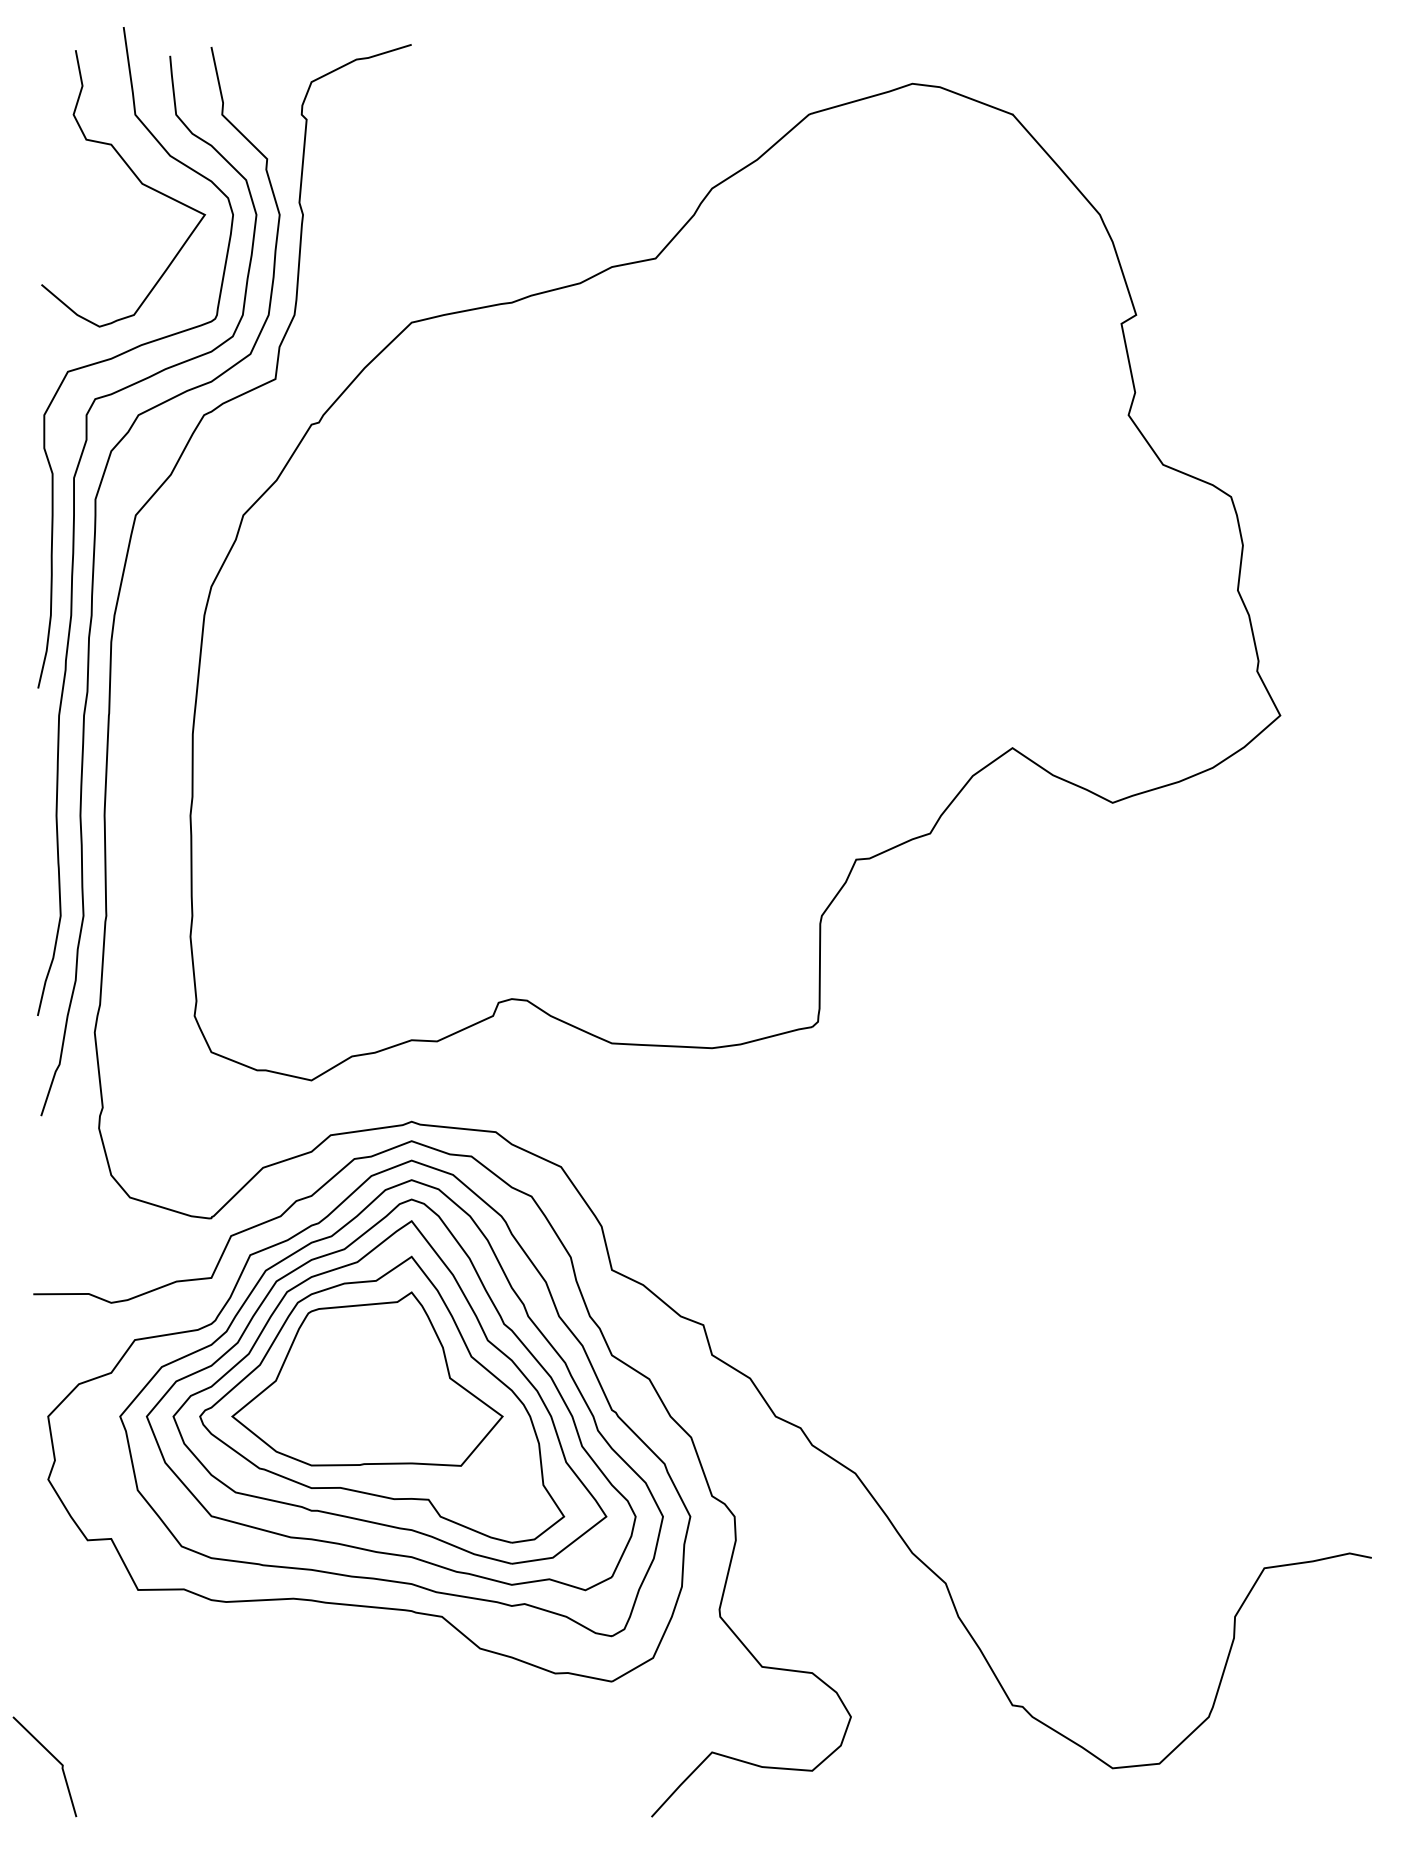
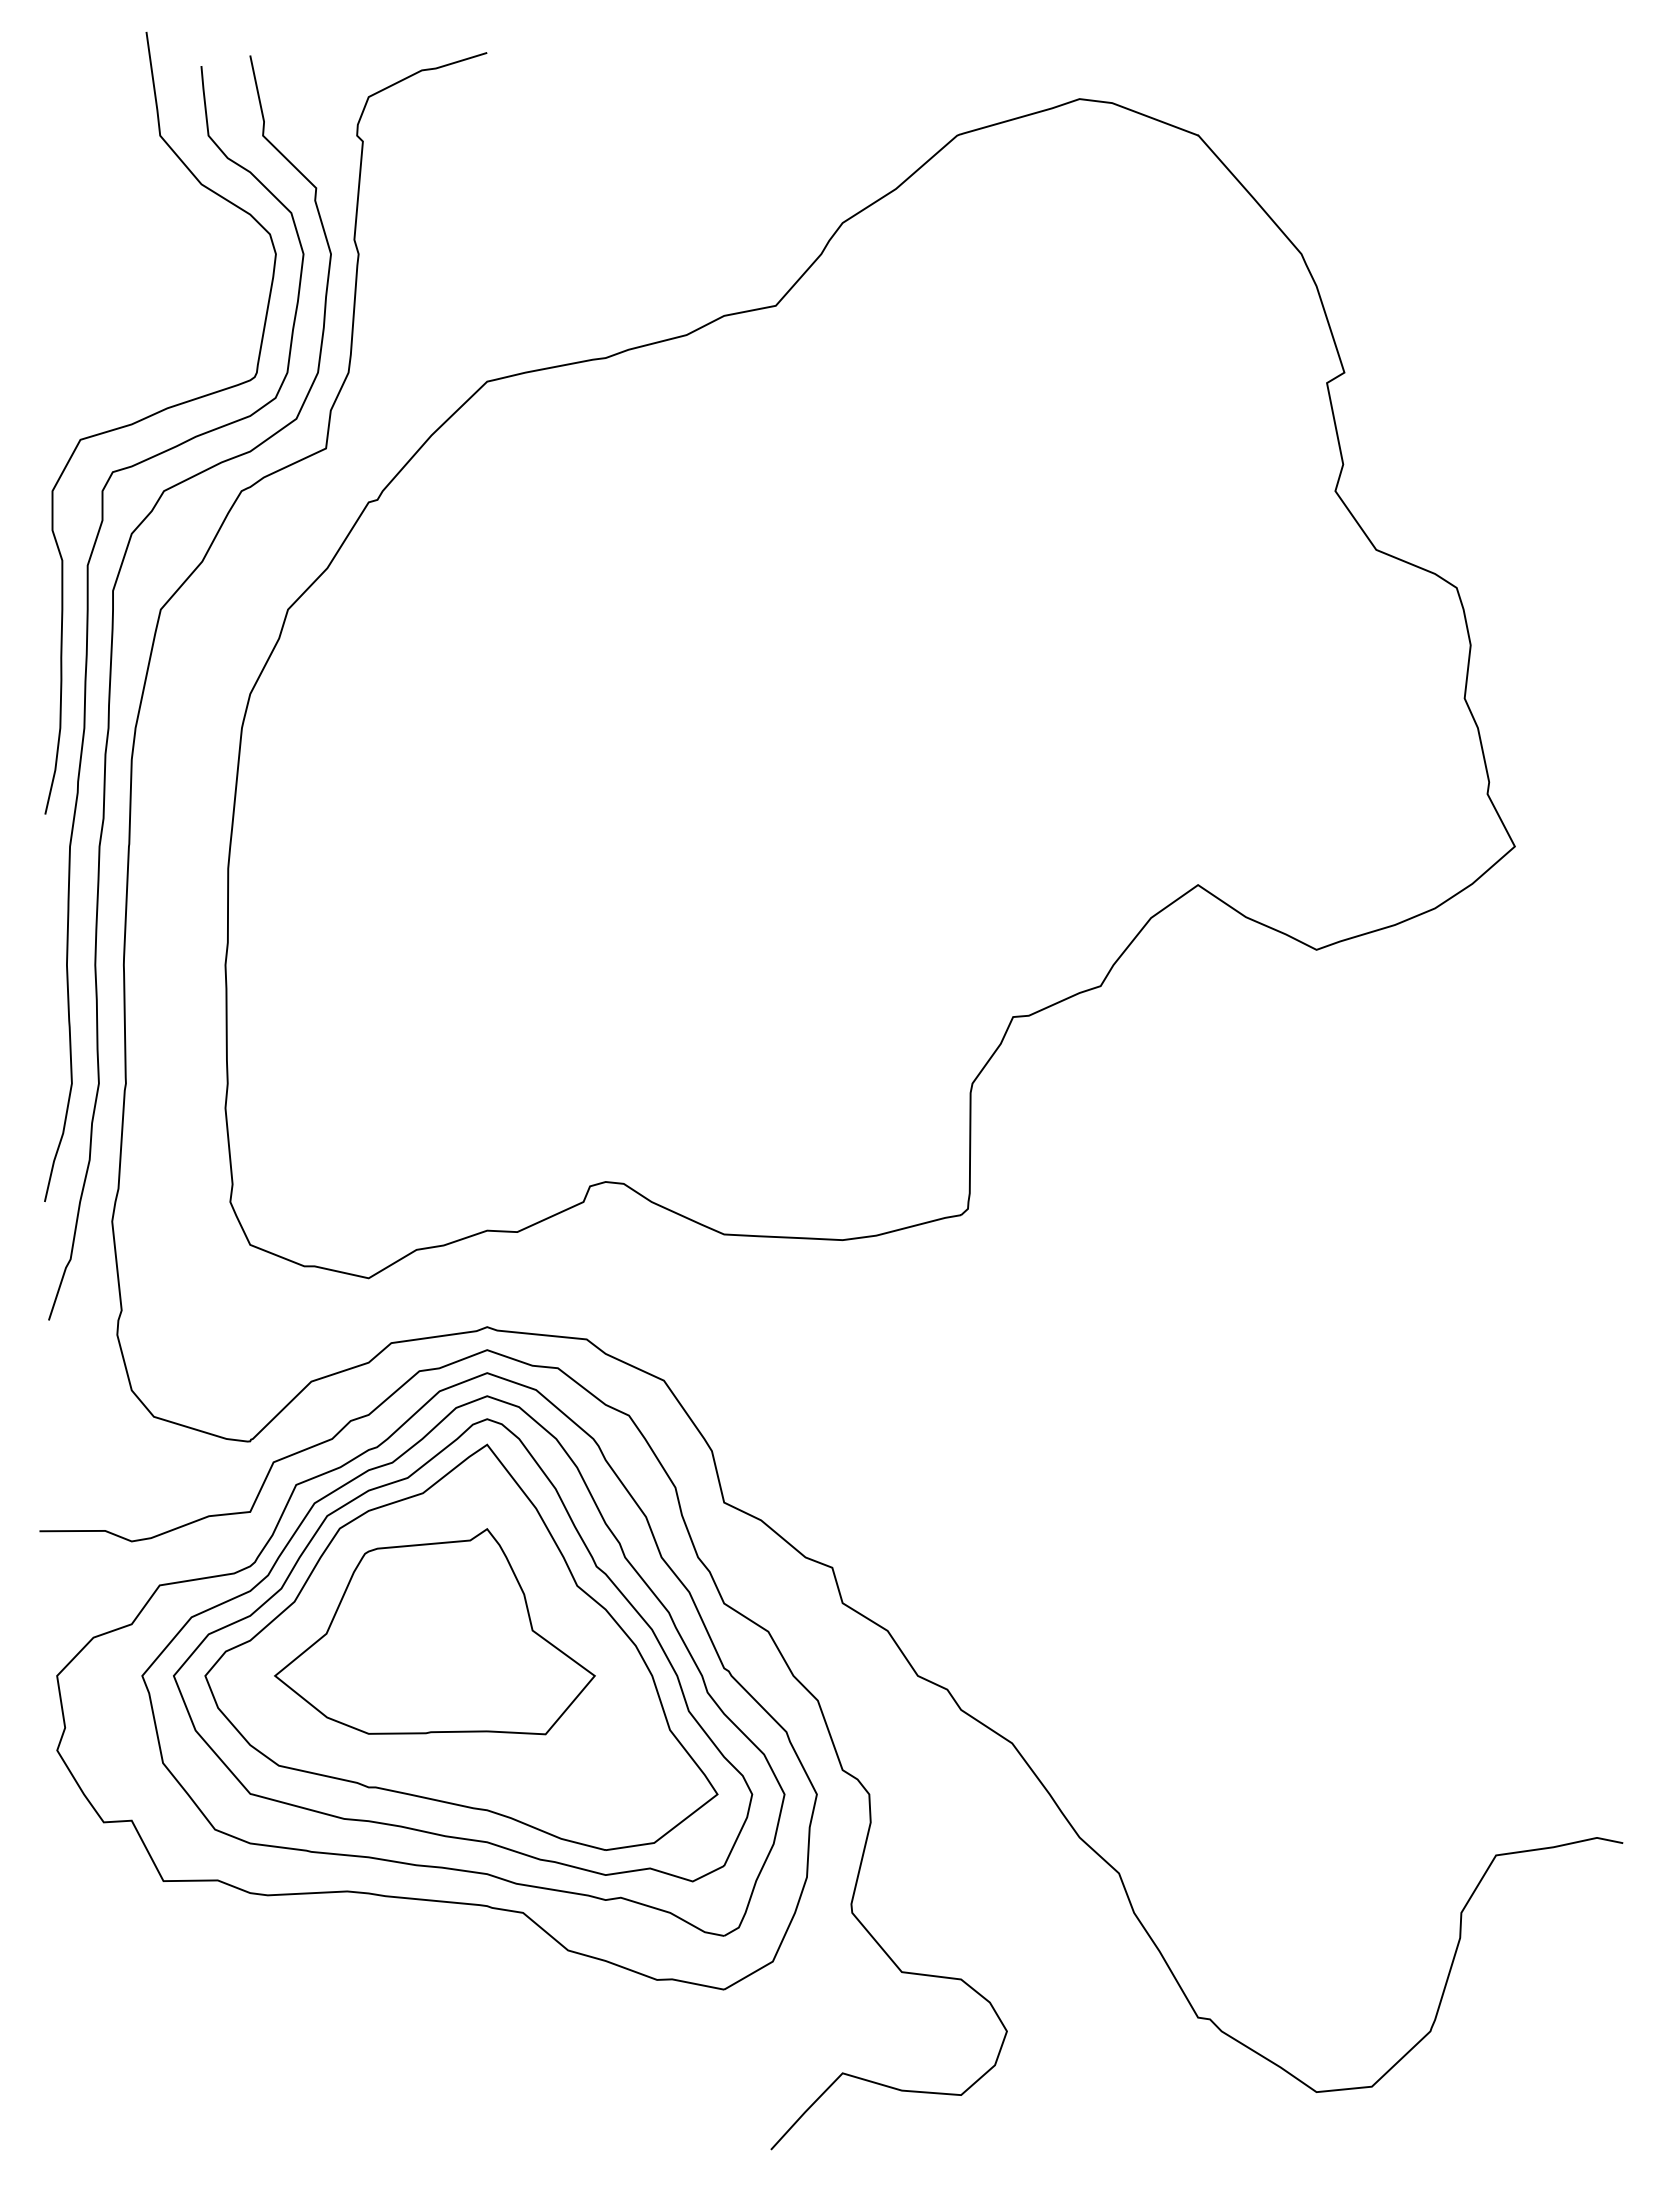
curve: (136, 177) -> (161, 210), removed
part: (382, 1399) -> (452, 1655), removed
line: (53, 1757) -> (63, 2079), removed

